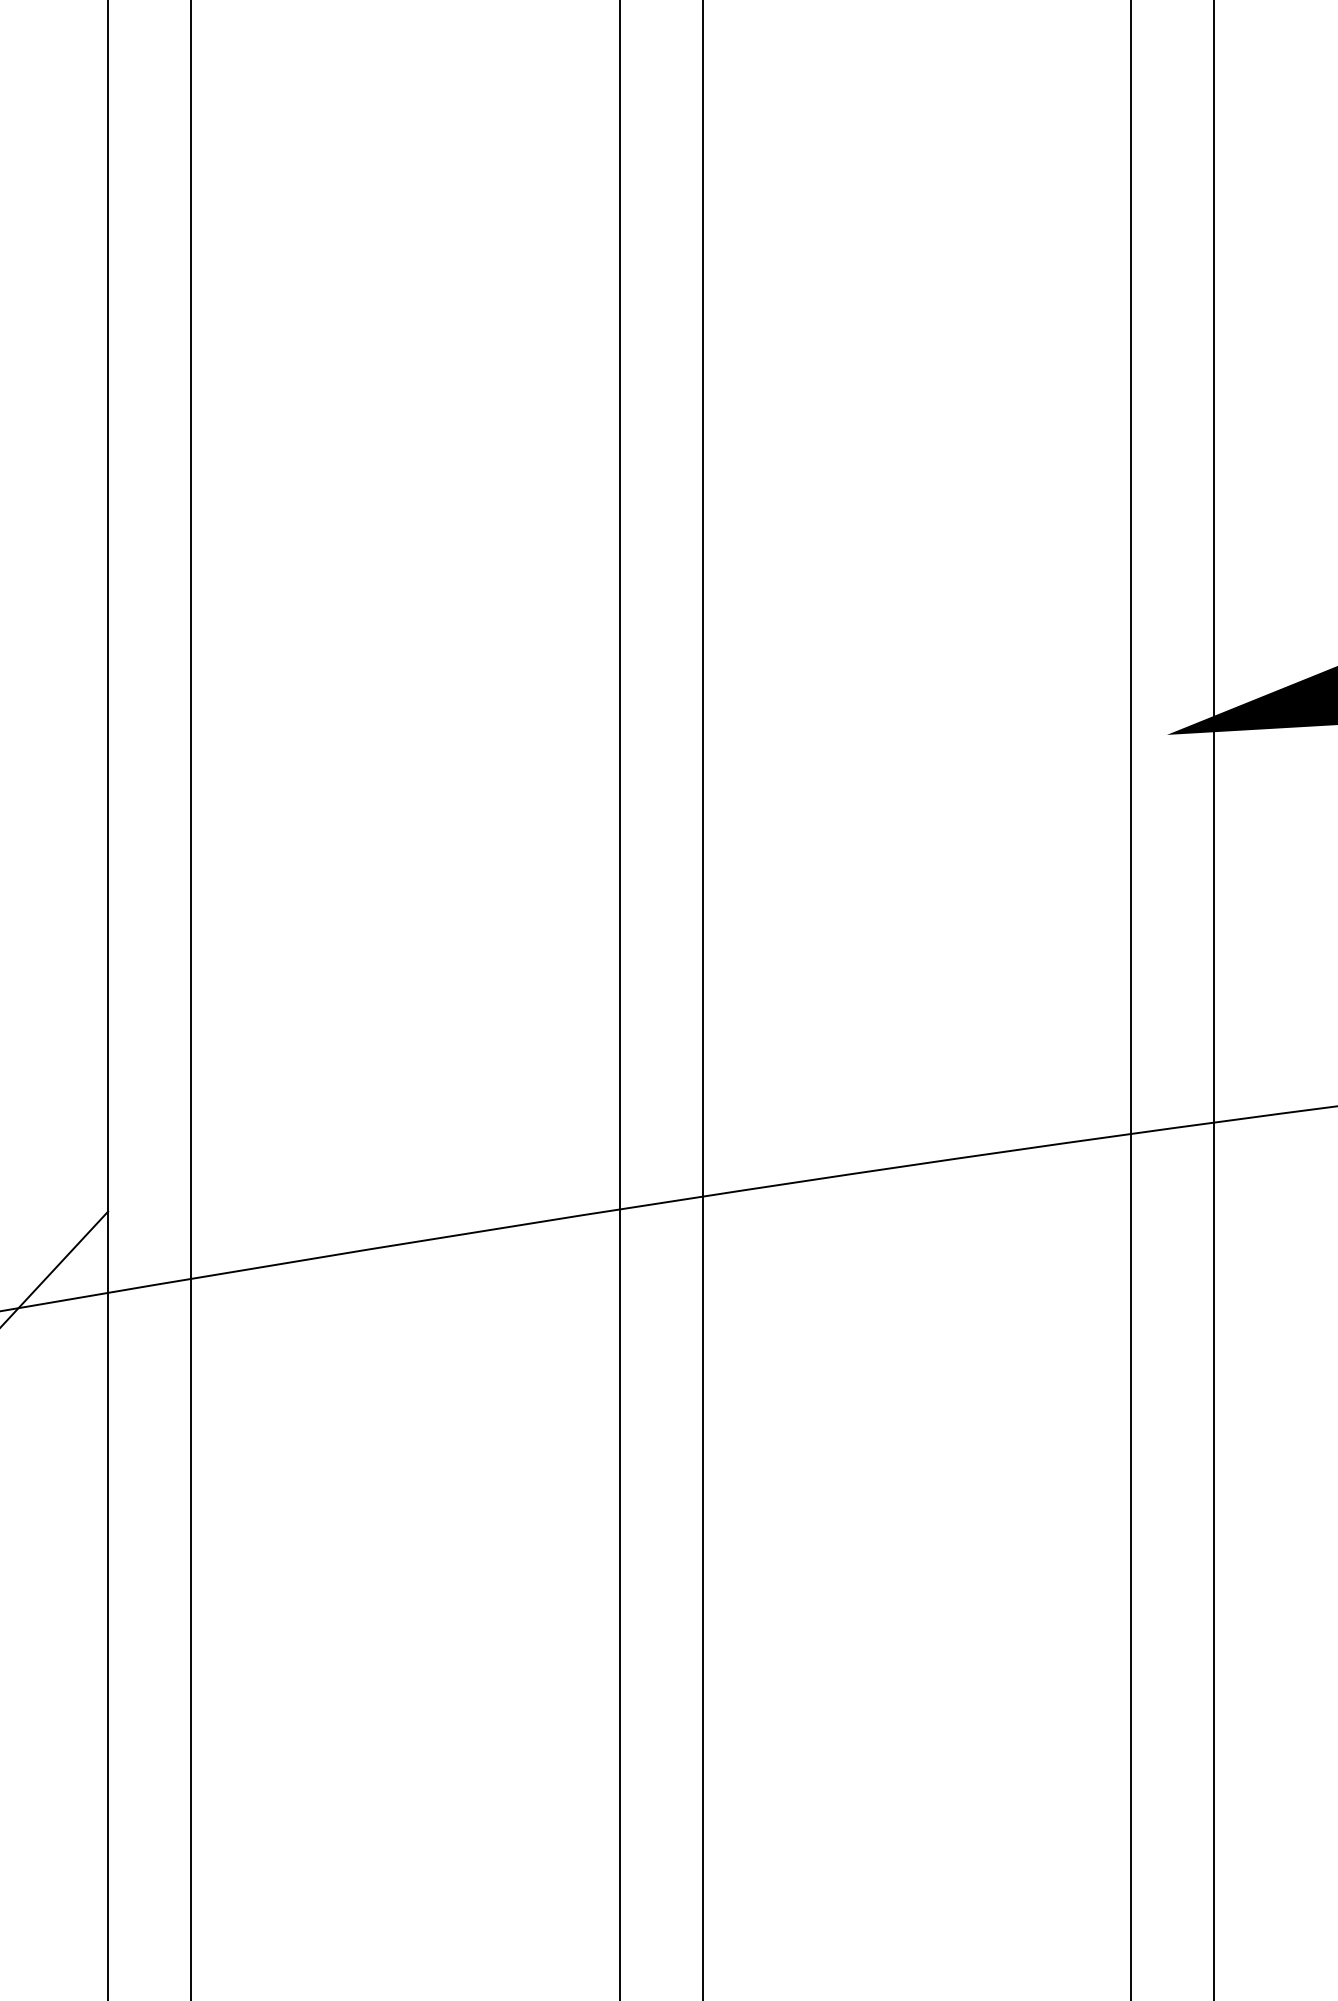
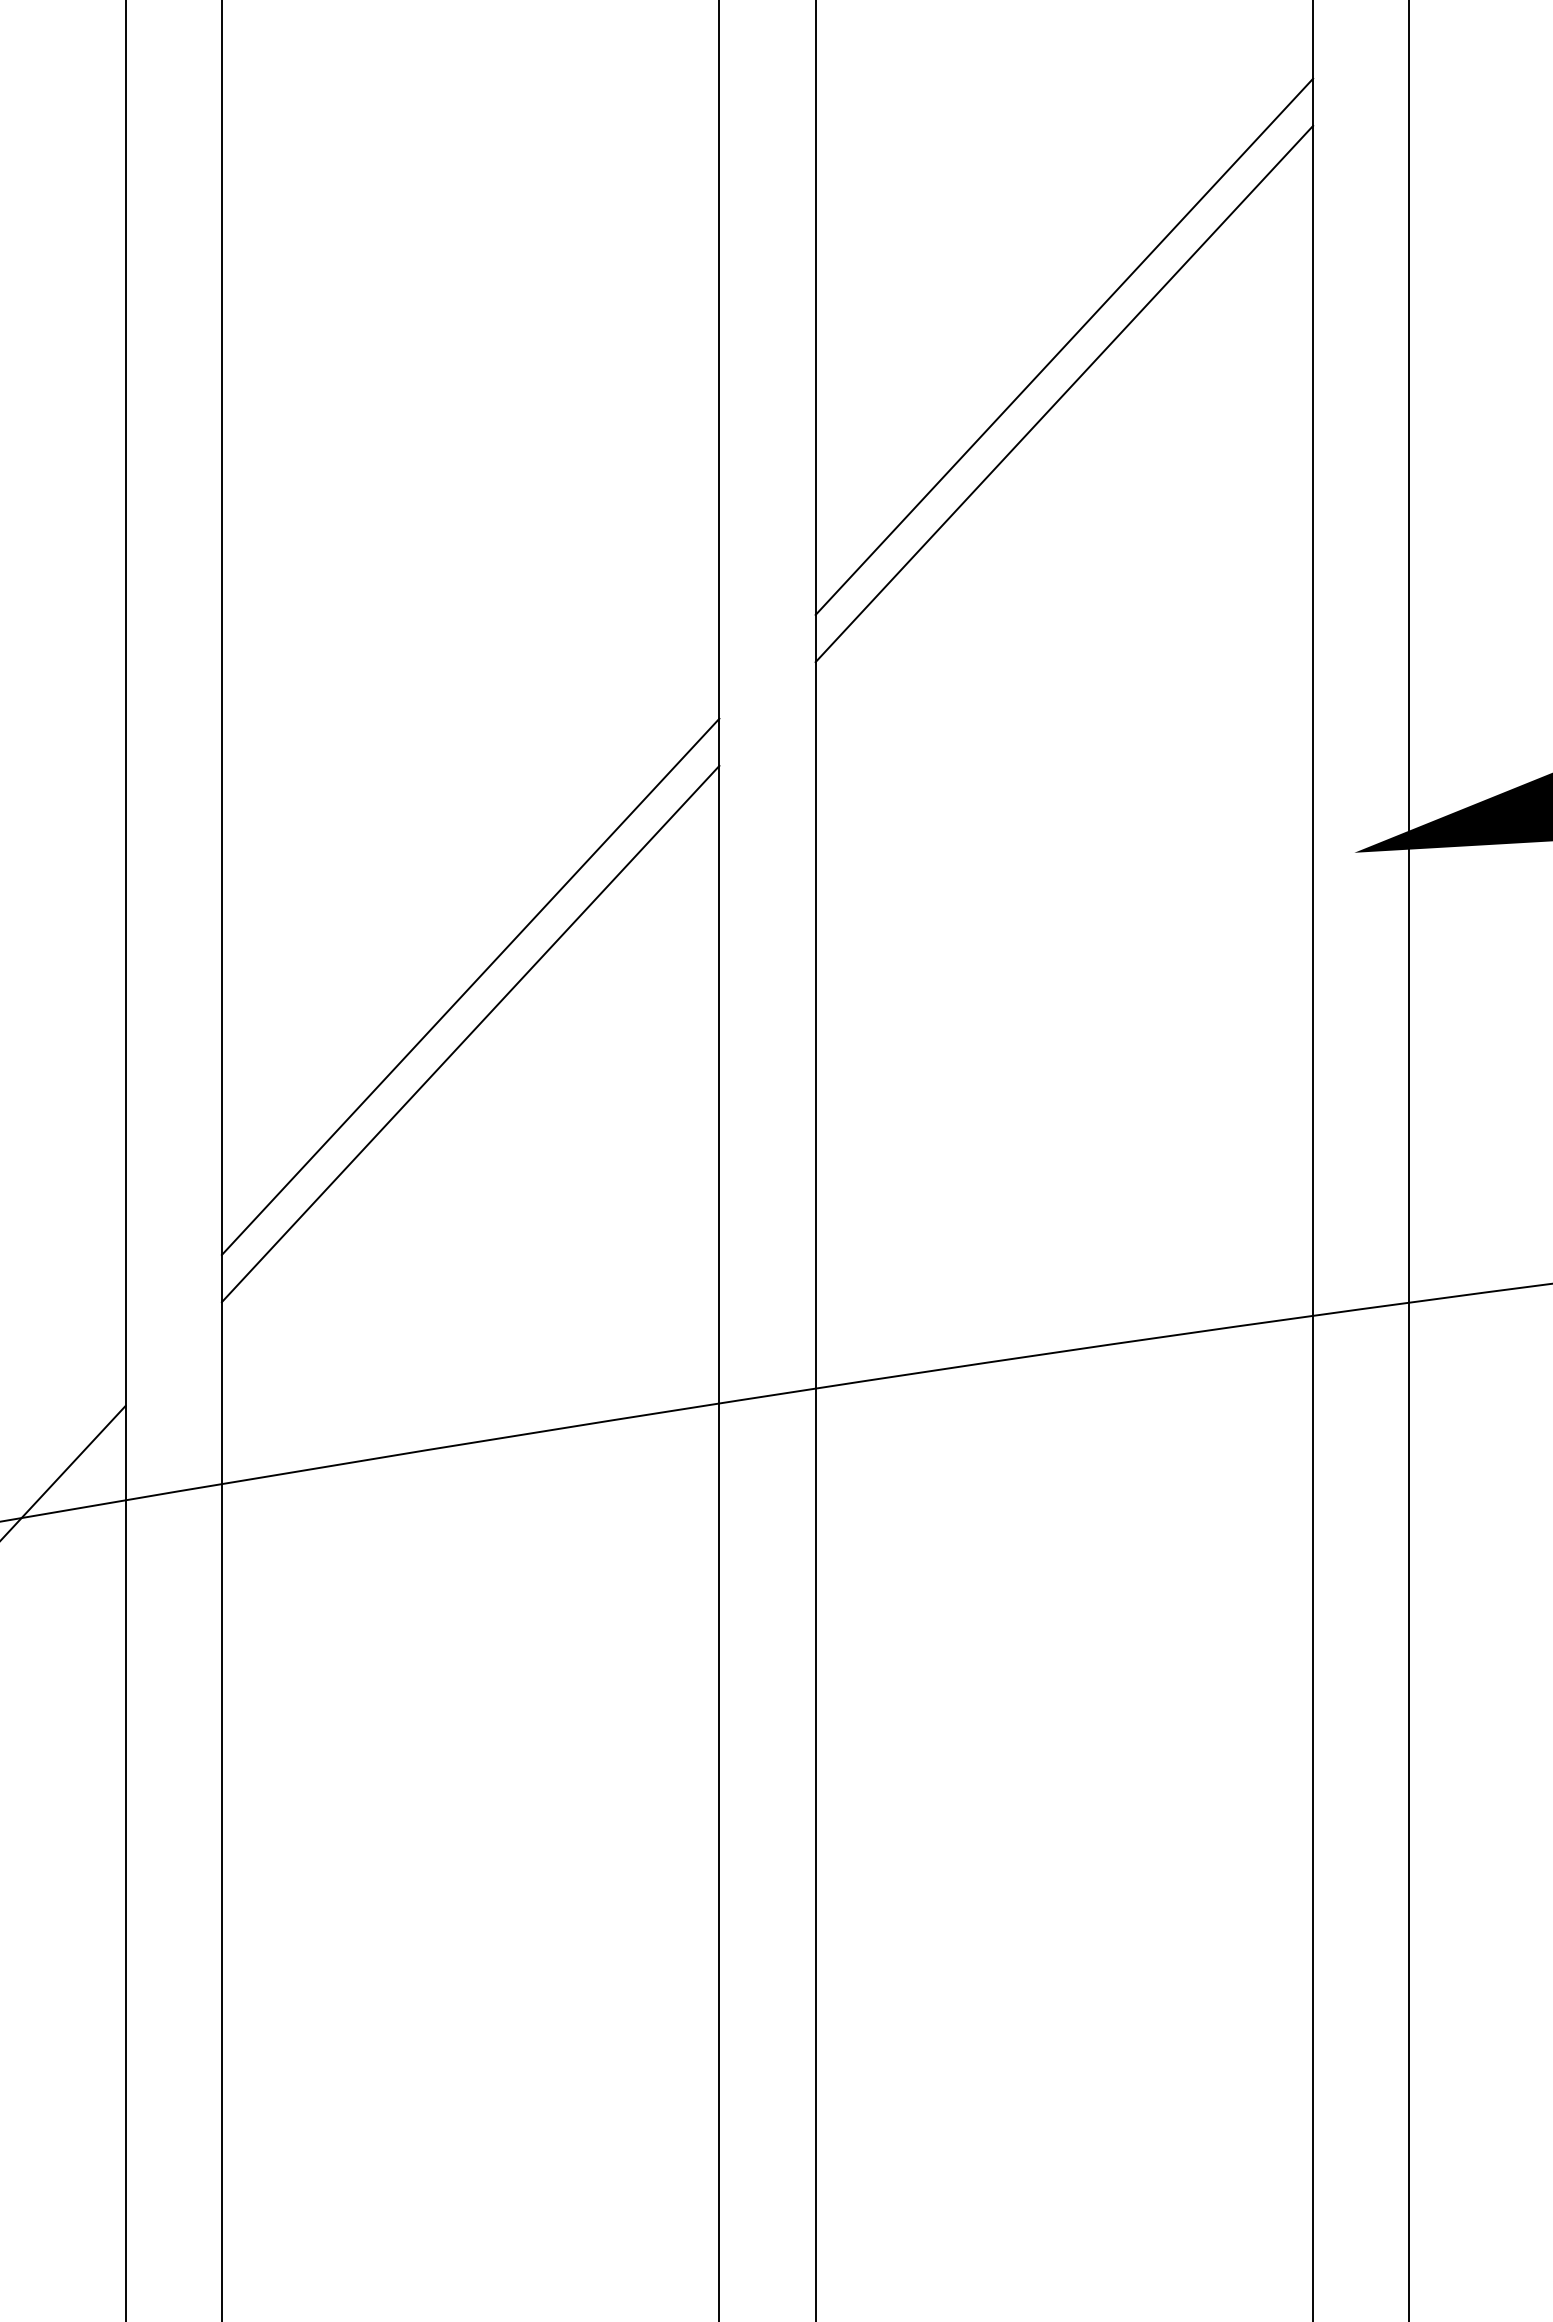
line: (916, 298) -> (1063, 346), added
line: (916, 339) -> (1063, 393), added
line: (405, 850) -> (470, 986), added
line: (405, 891) -> (470, 1034), added

